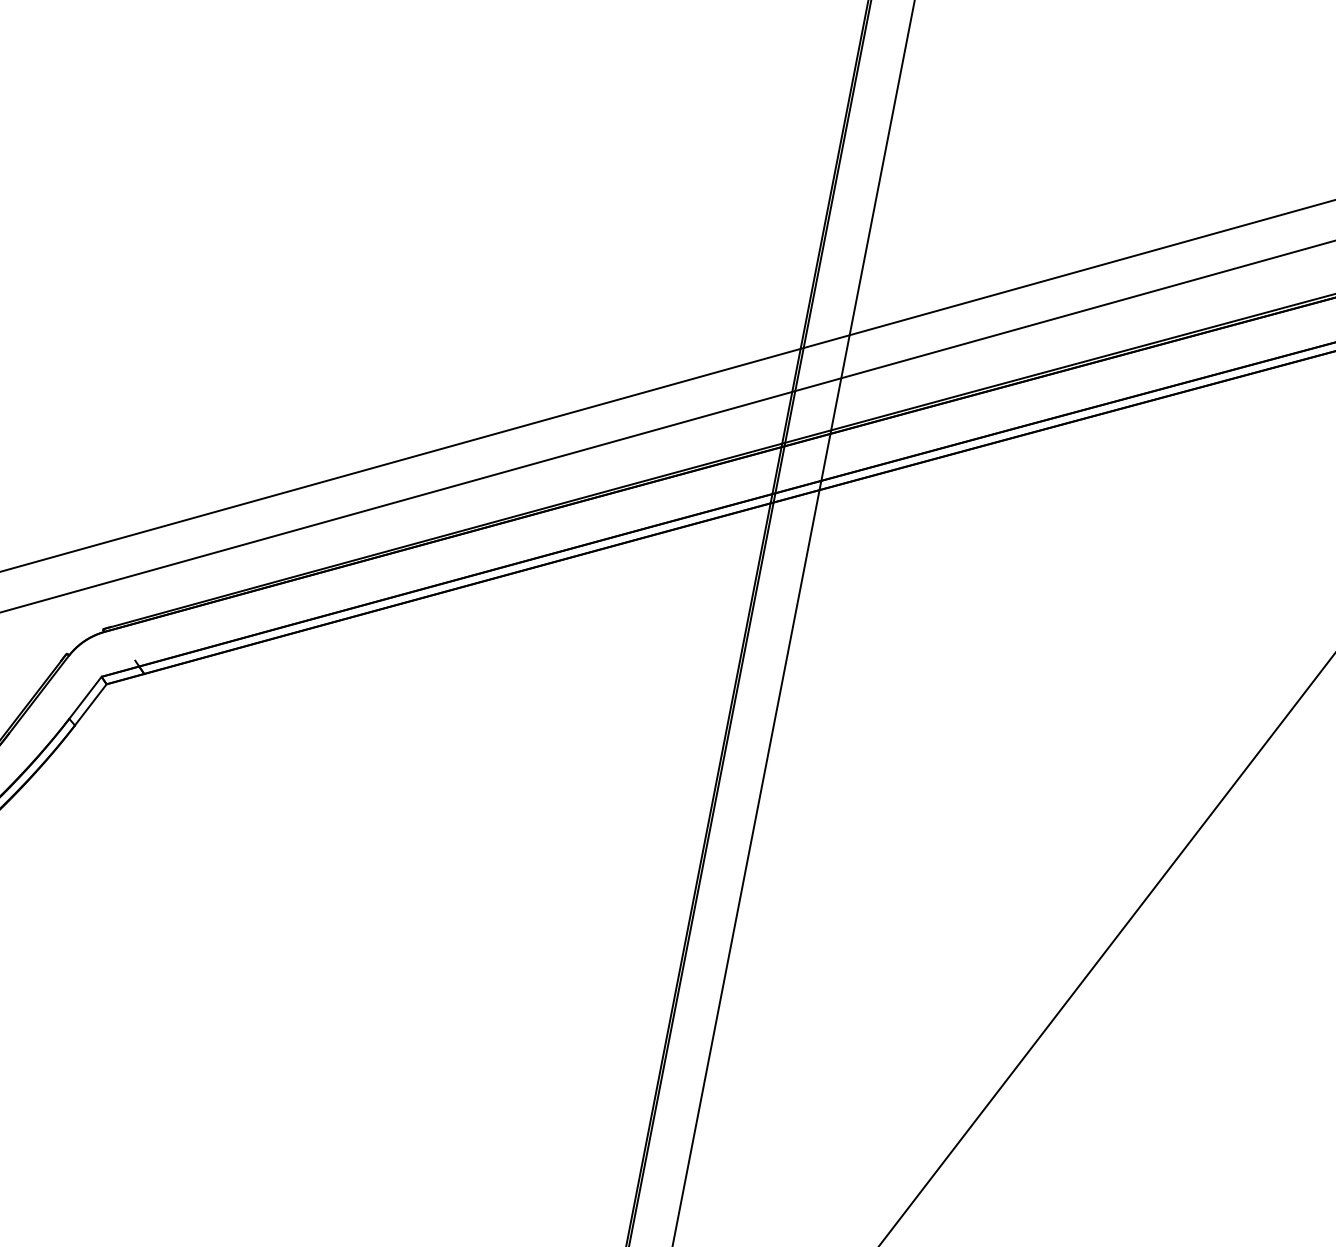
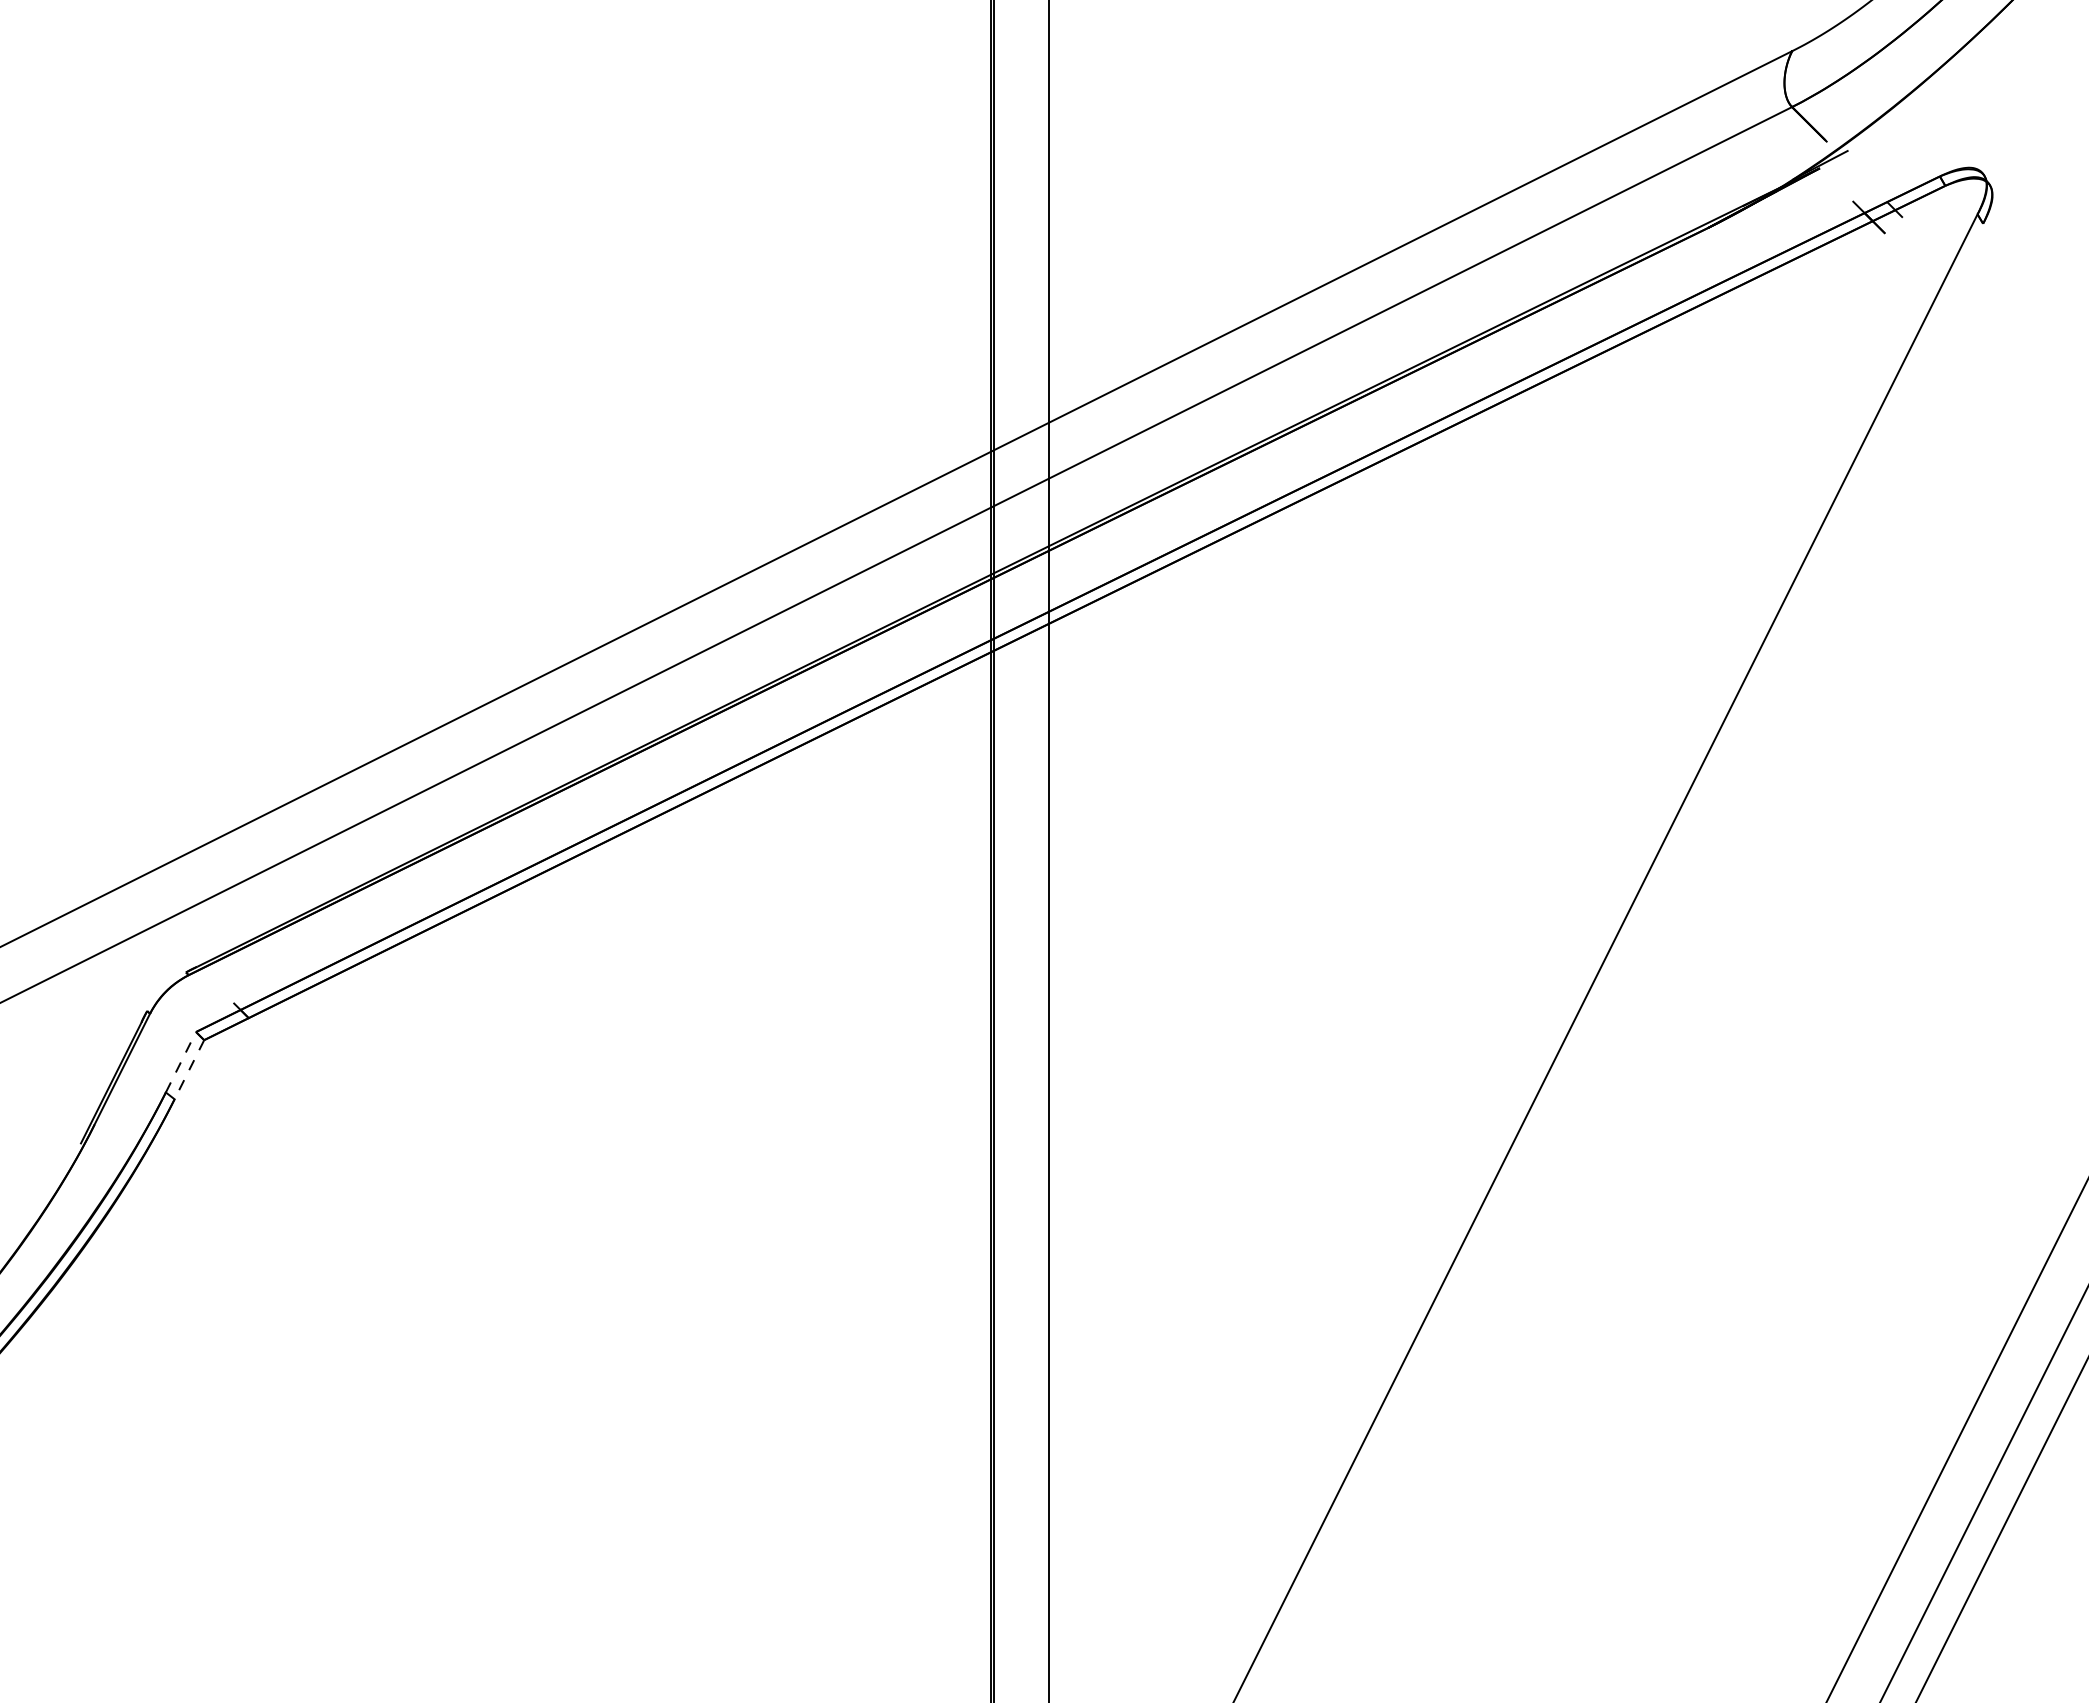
line: (85, 697) -> (180, 1062), solid -> dashed
line: (90, 705) -> (189, 1070), solid -> dashed

